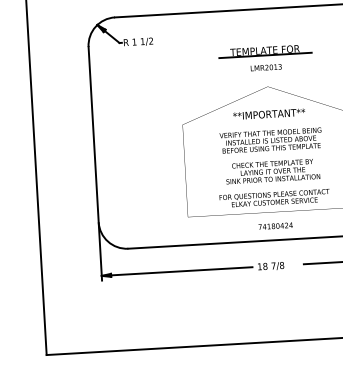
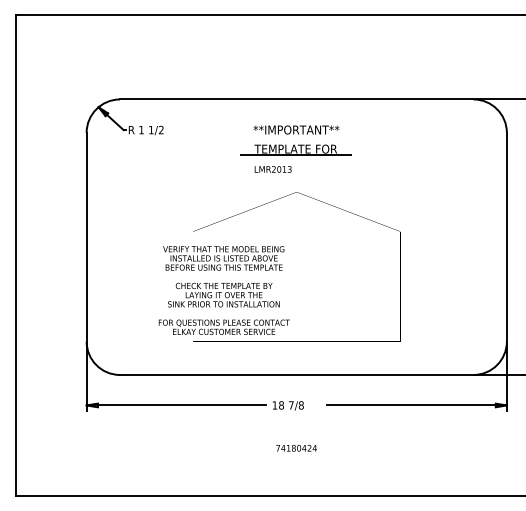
text: (265, 67) -> (272, 169), moved
text: (269, 113) -> (296, 129), moved
text: (272, 167) -> (223, 290), moved
text: (275, 225) -> (296, 447), moved

